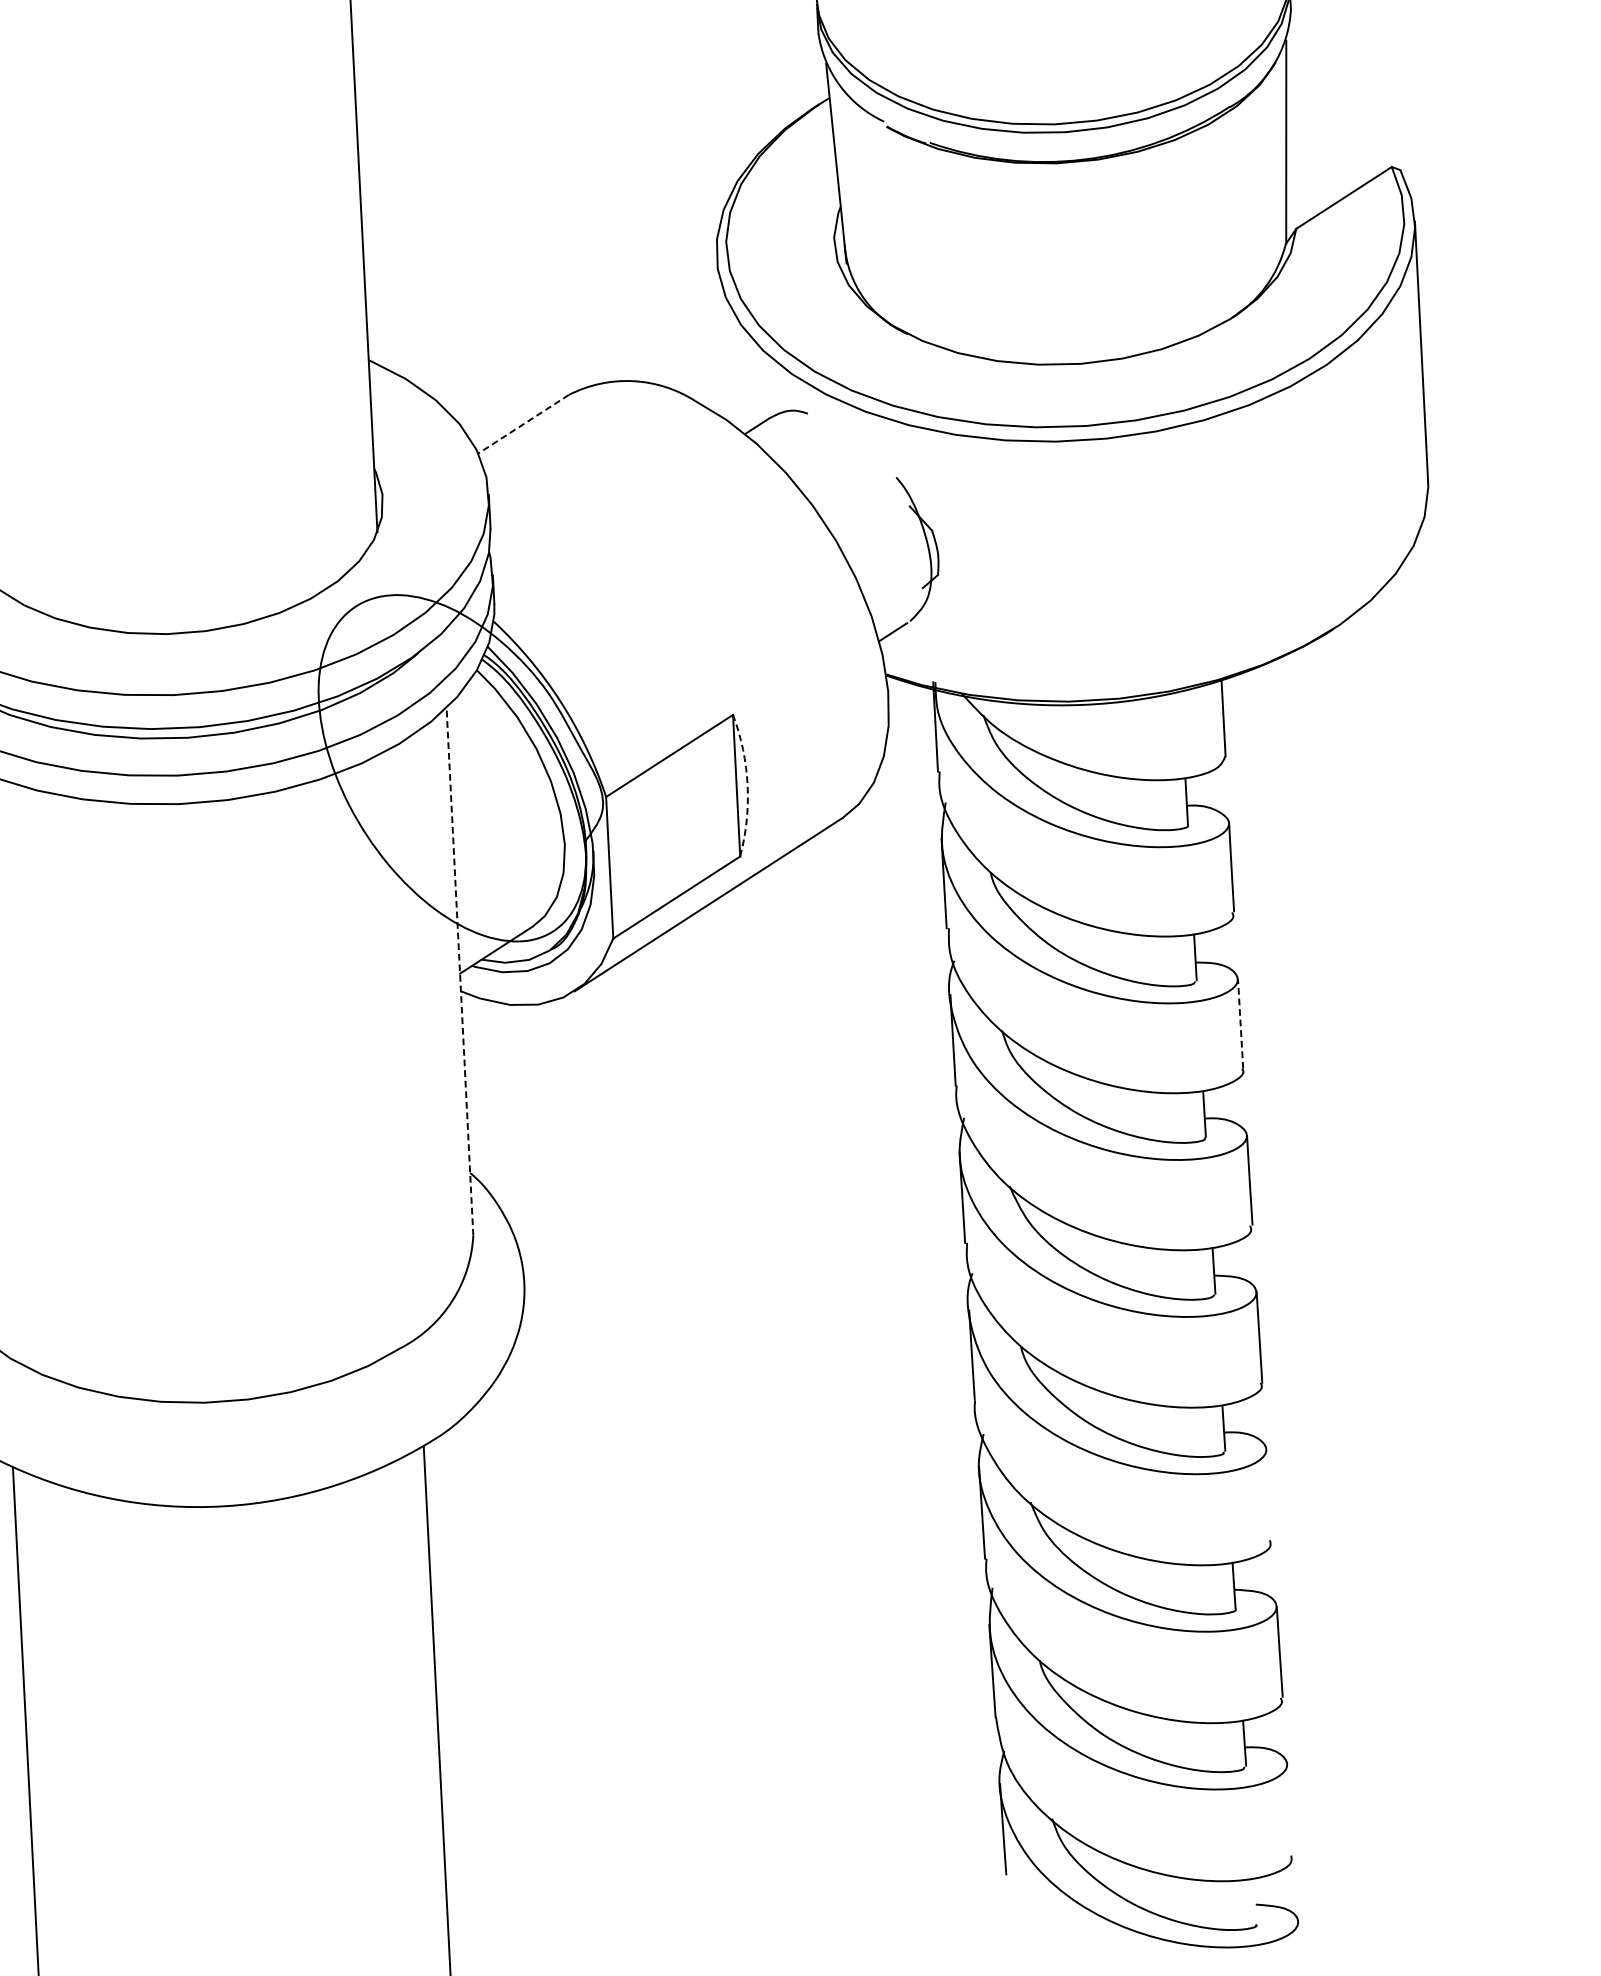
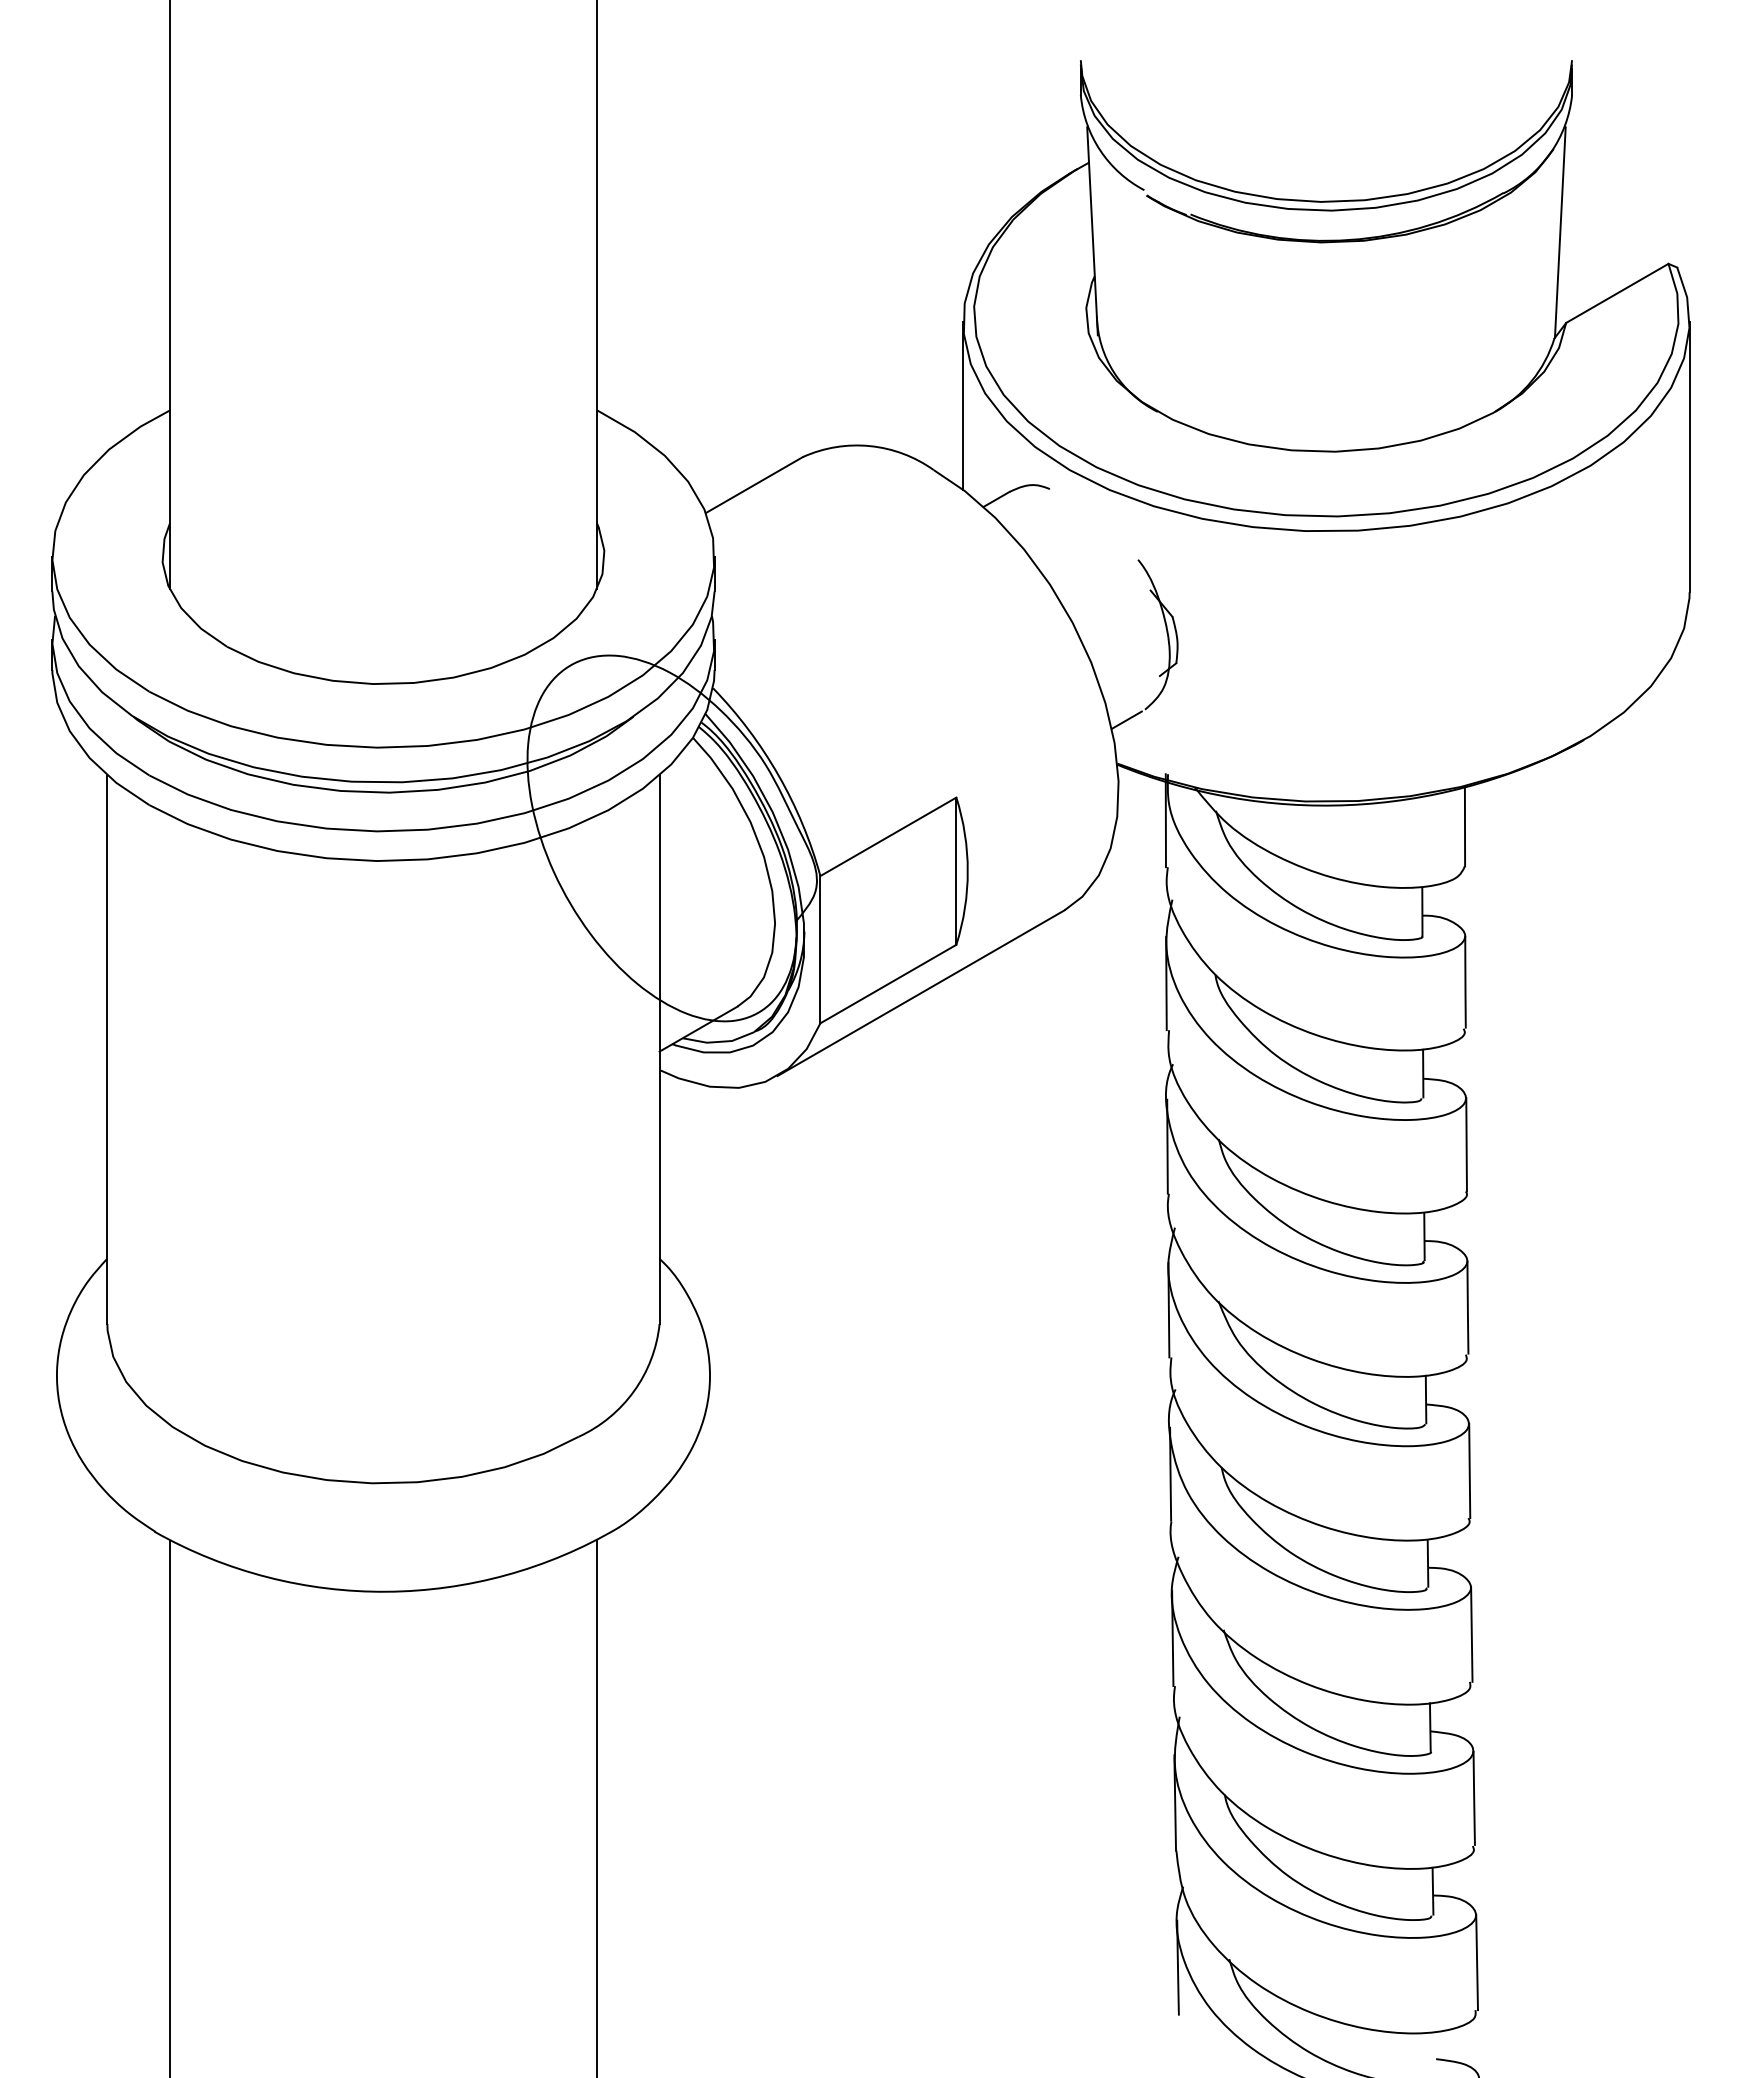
line: (720, 337) -> (963, 405), added
line: (523, 424) -> (754, 485), dashed -> solid
arc: (747, 785) -> (967, 871), dashed -> solid
line: (459, 971) -> (659, 1049), dashed -> solid
line: (1240, 1023) -> (1466, 1144), dashed -> solid
line: (1269, 1494) -> (1471, 1634), added
line: (1289, 1809) -> (1476, 1962), added

